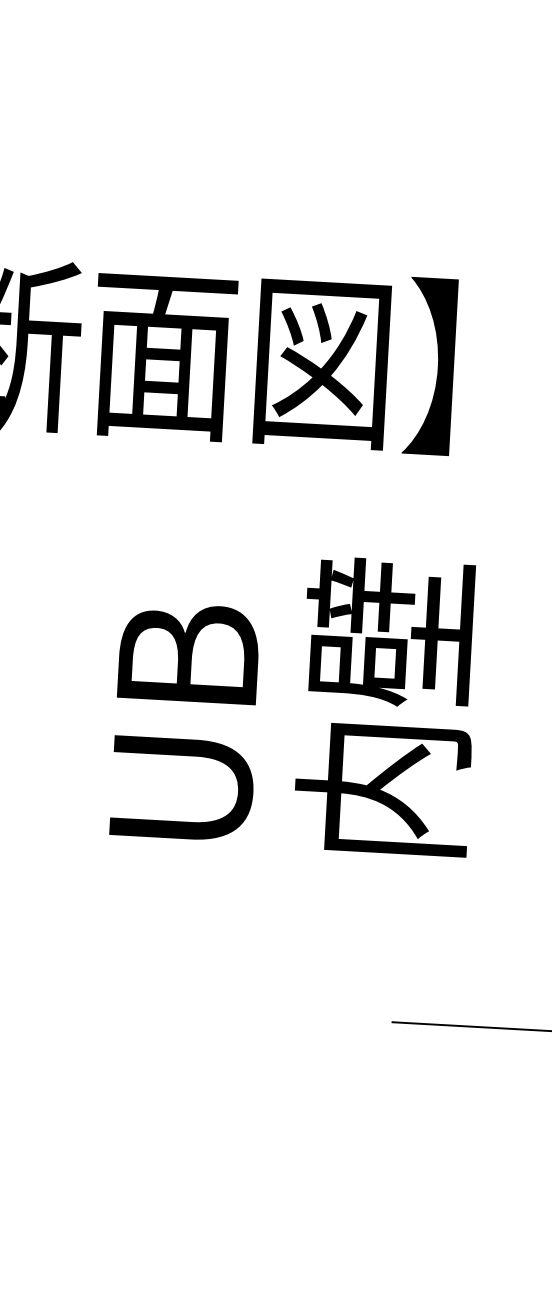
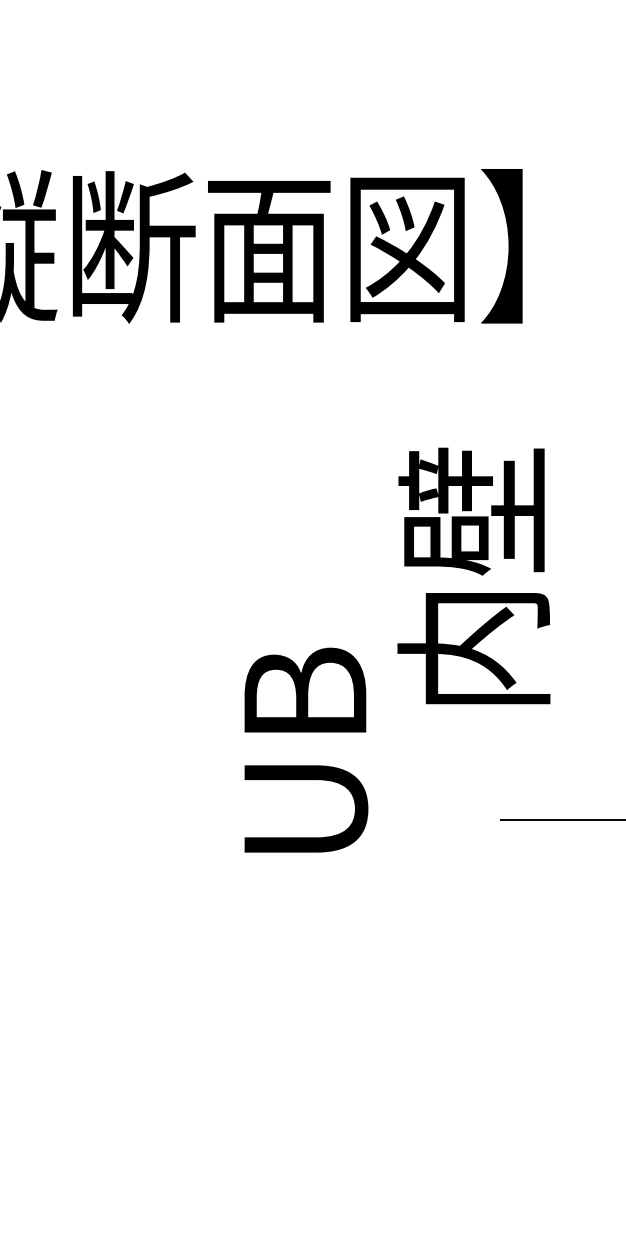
text: (386, 705) -> (473, 575), moved
text: (186, 721) -> (306, 749), moved

